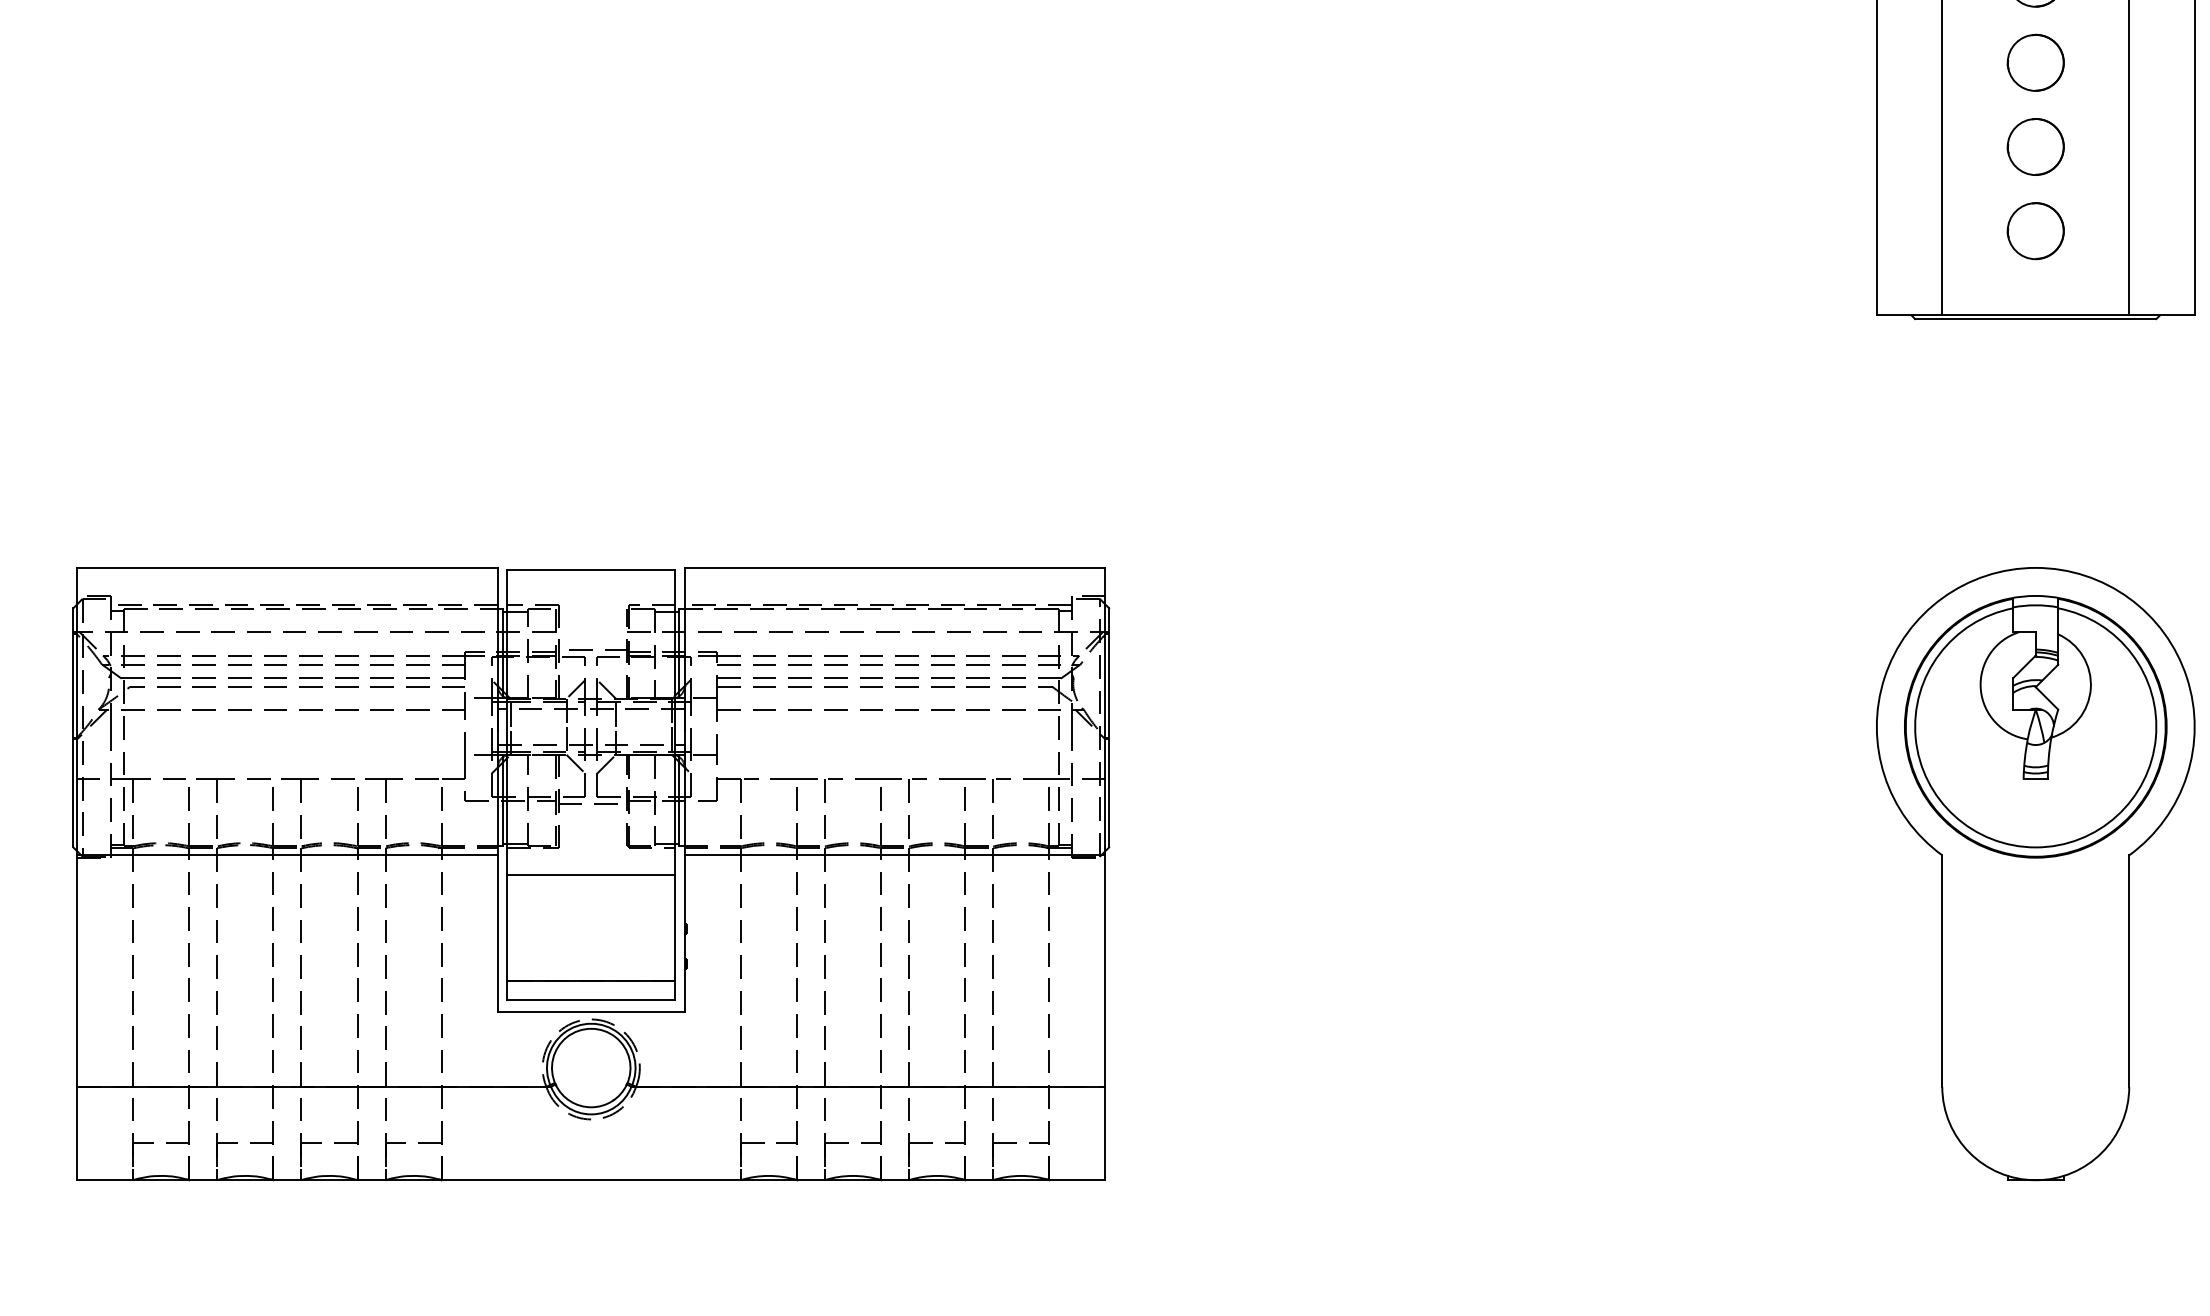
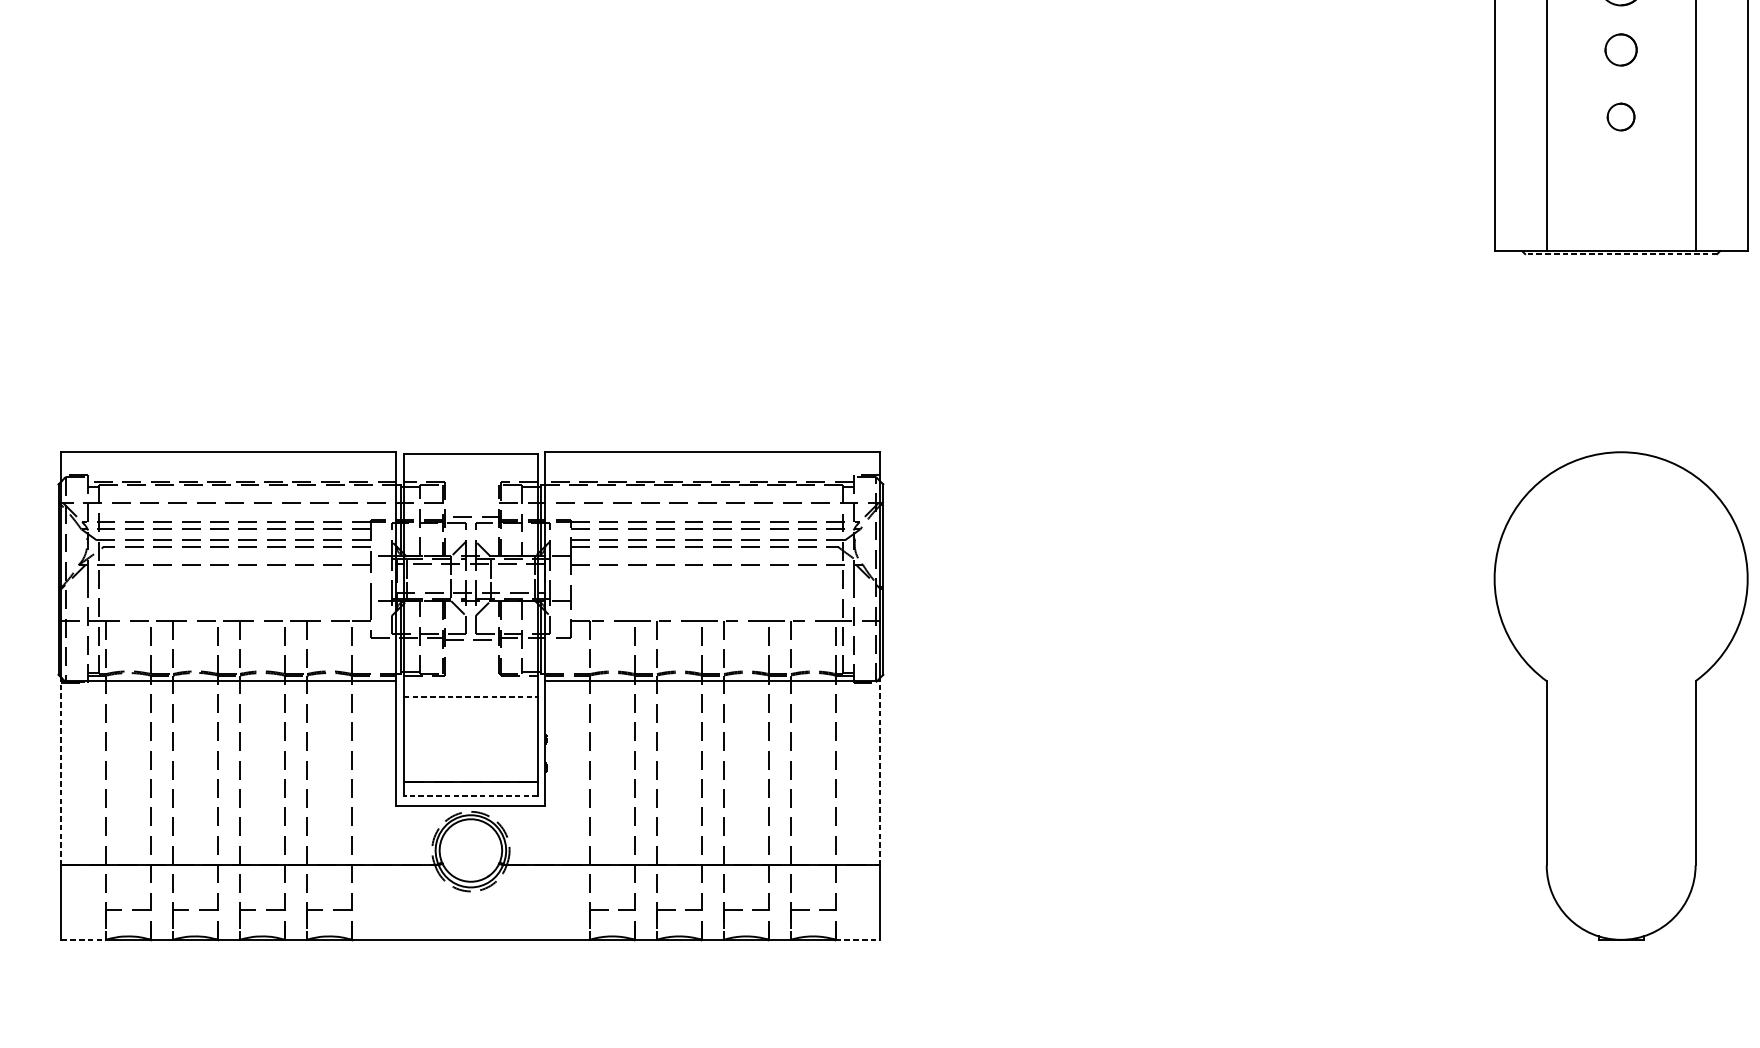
circle: (2035, 62) -> (1620, 49), size x0.7
circle: (2035, 146) -> (1620, 116), size x0.6
circle: (2035, 231) -> (1620, 184), removed
line: (2035, 319) -> (1620, 254), solid -> dashed
part: (2035, 726) -> (1620, 578), removed
line: (591, 875) -> (471, 697), solid -> dashed
line: (77, 971) -> (61, 773), solid -> dashed
line: (1105, 971) -> (880, 773), solid -> dashed
line: (590, 1000) -> (470, 796), solid -> dashed
line: (105, 1180) -> (84, 940), solid -> dashed
line: (1077, 1180) -> (858, 940), solid -> dashed

